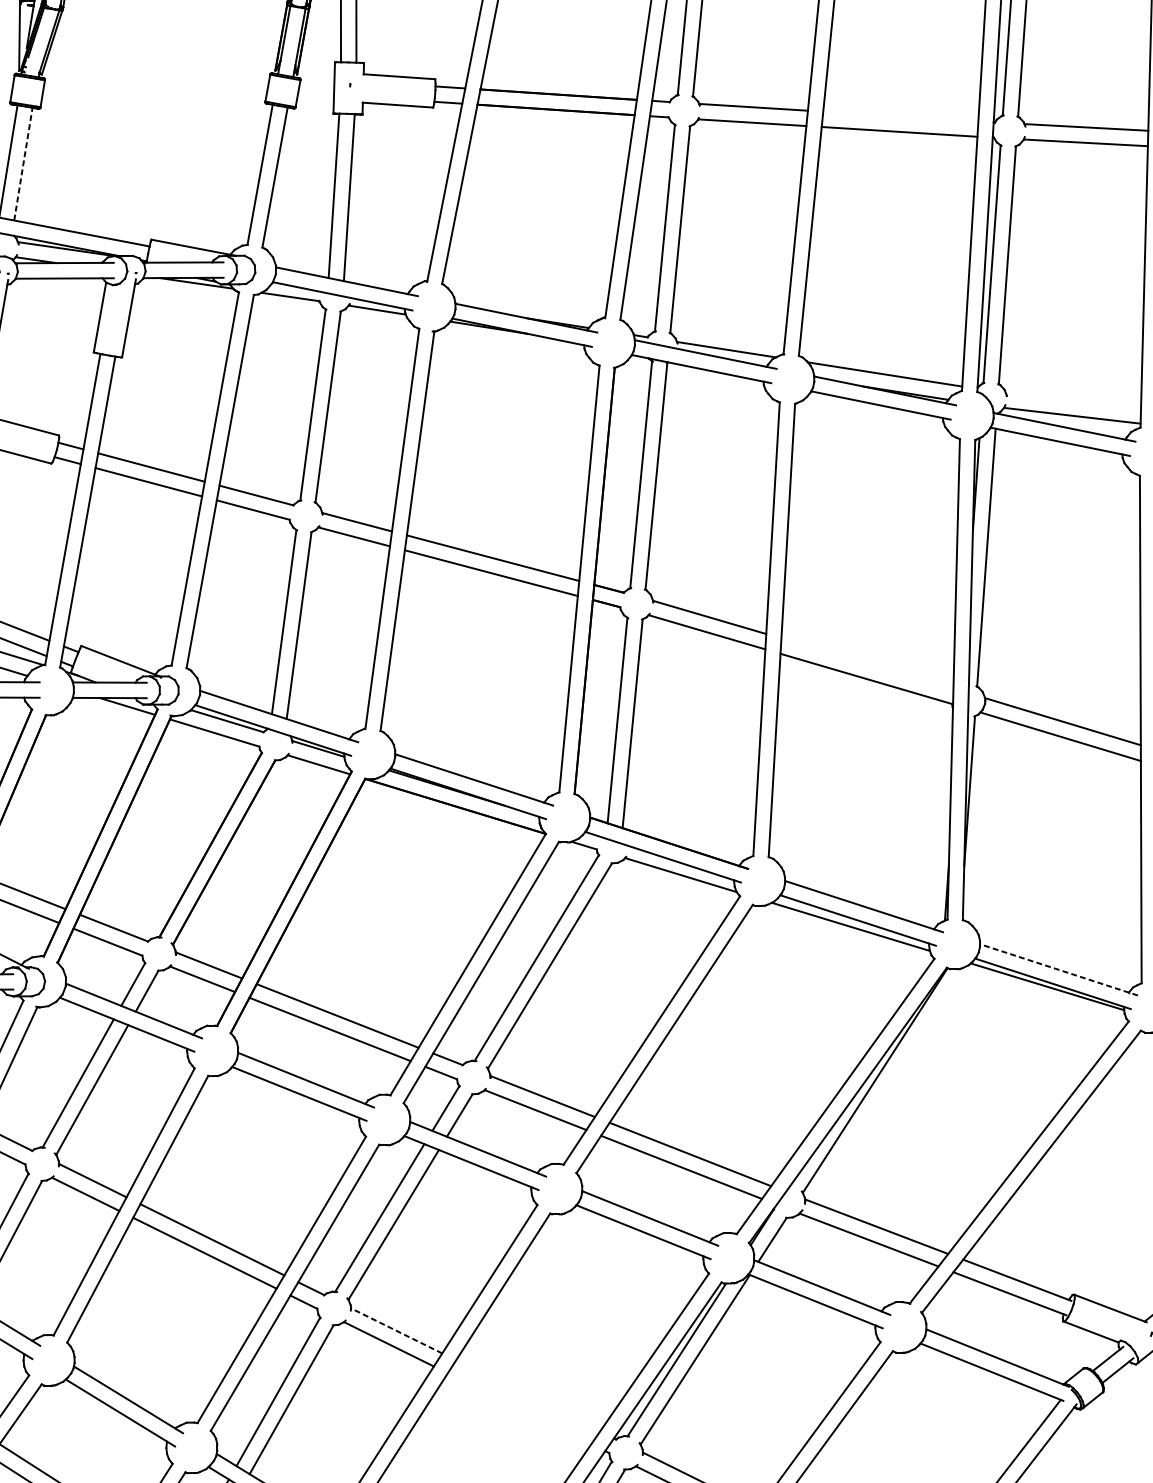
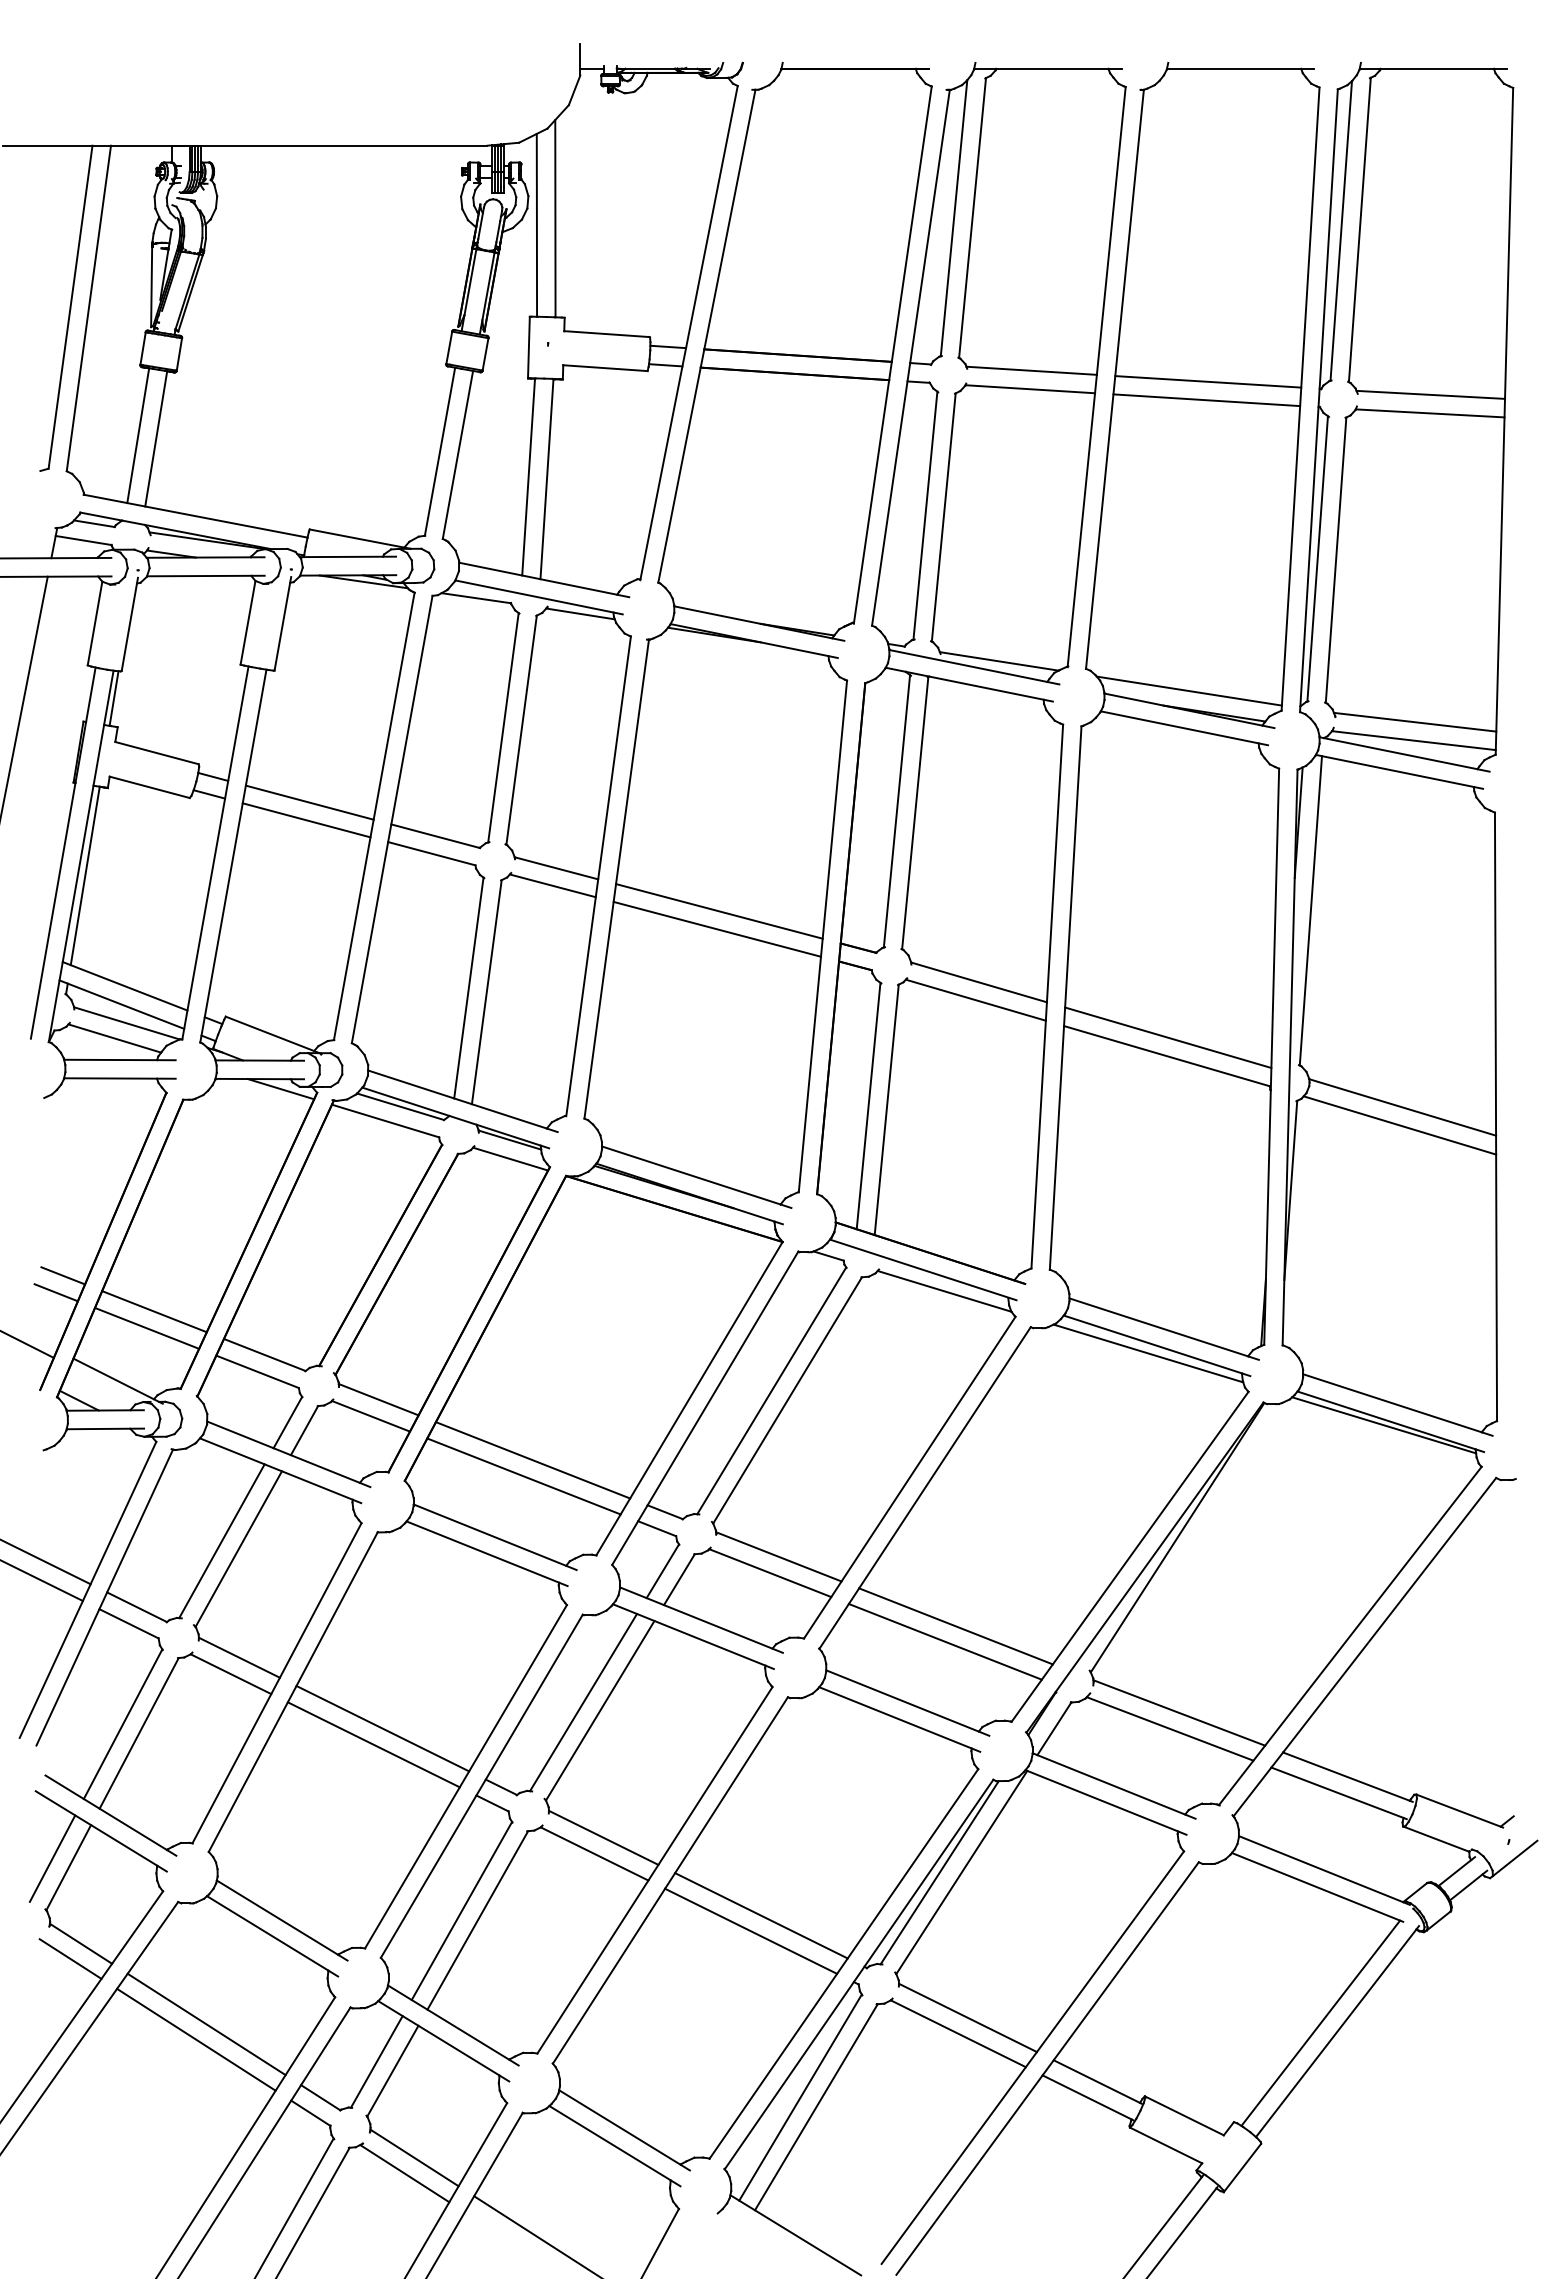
line: (901, 116) -> (1208, 381), added
line: (23, 163) -> (156, 438), dashed -> solid
line: (1072, 399) -> (1414, 721), added
line: (867, 663) -> (1168, 1037), added
line: (1058, 970) -> (1397, 1405), dashed -> solid
line: (396, 1330) -> (603, 1837), dashed -> solid
line: (528, 1395) -> (761, 1915), added
line: (519, 1408) -> (751, 1930), added

